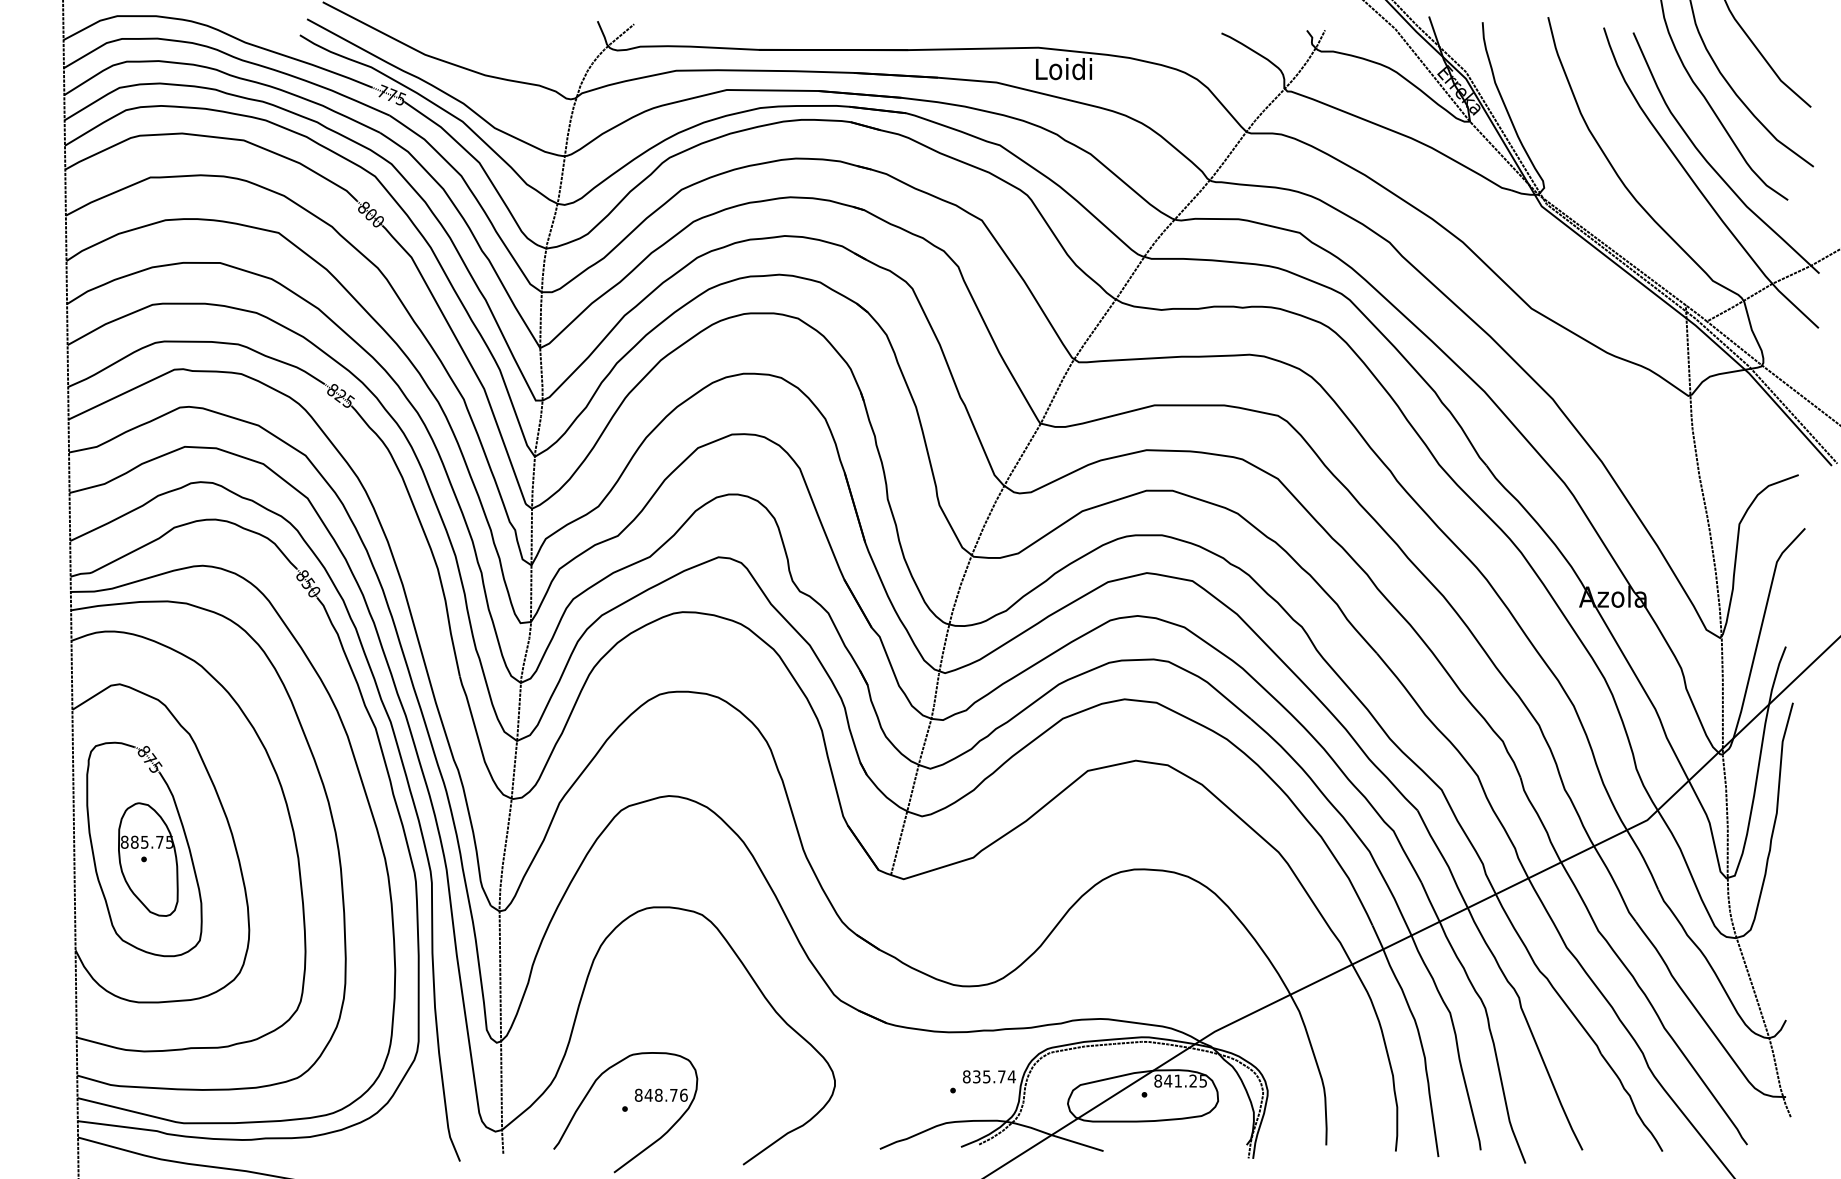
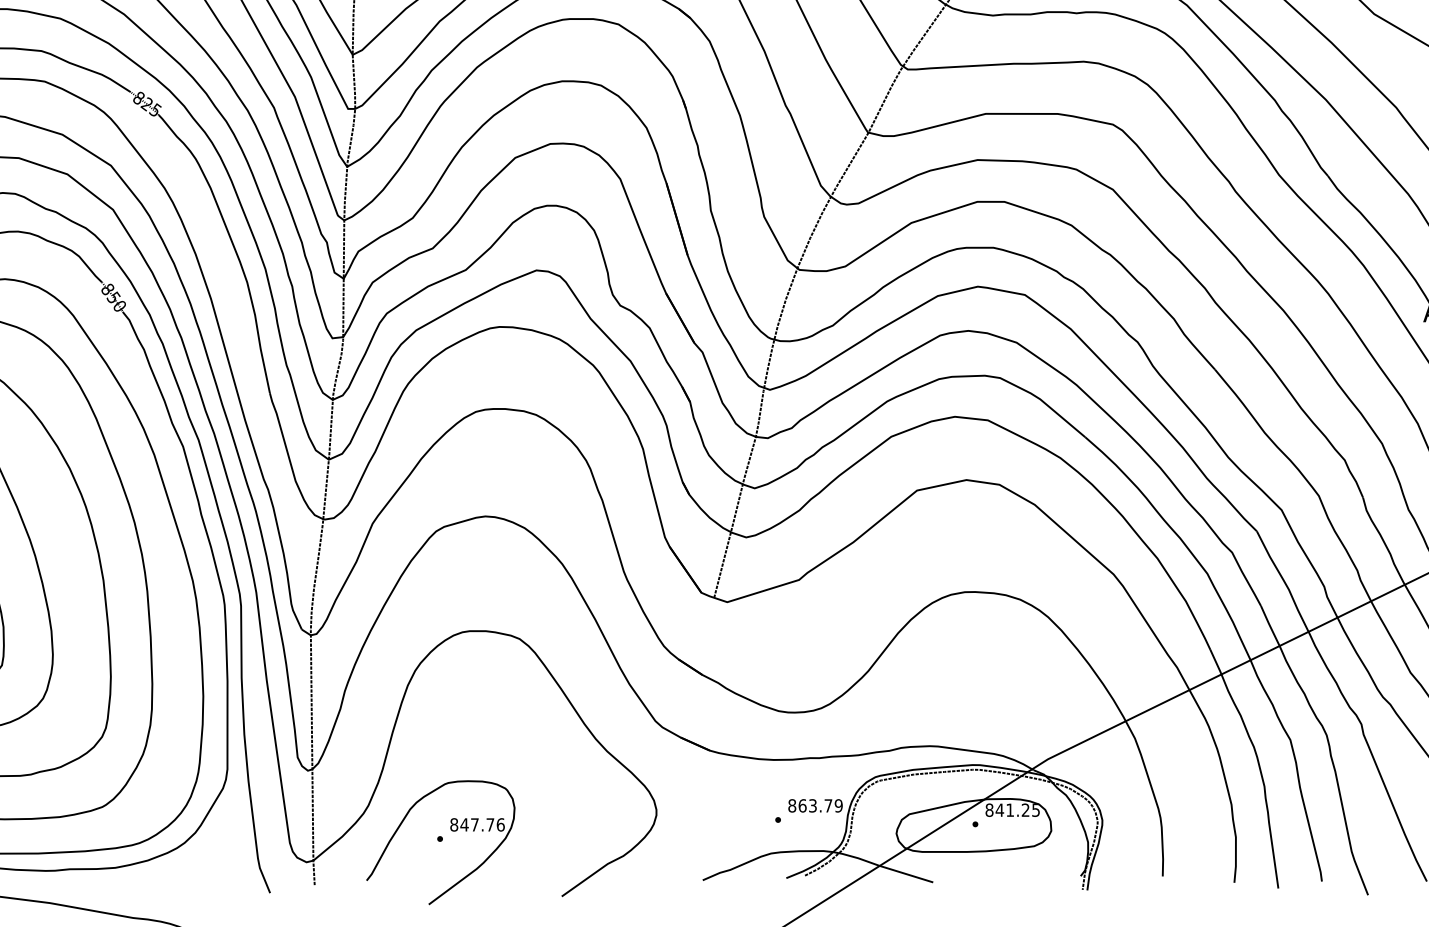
text: (994, 1076) -> (820, 805), 835.74 -> 863.79
text: (658, 1094) -> (474, 824), 848.76 -> 847.76

